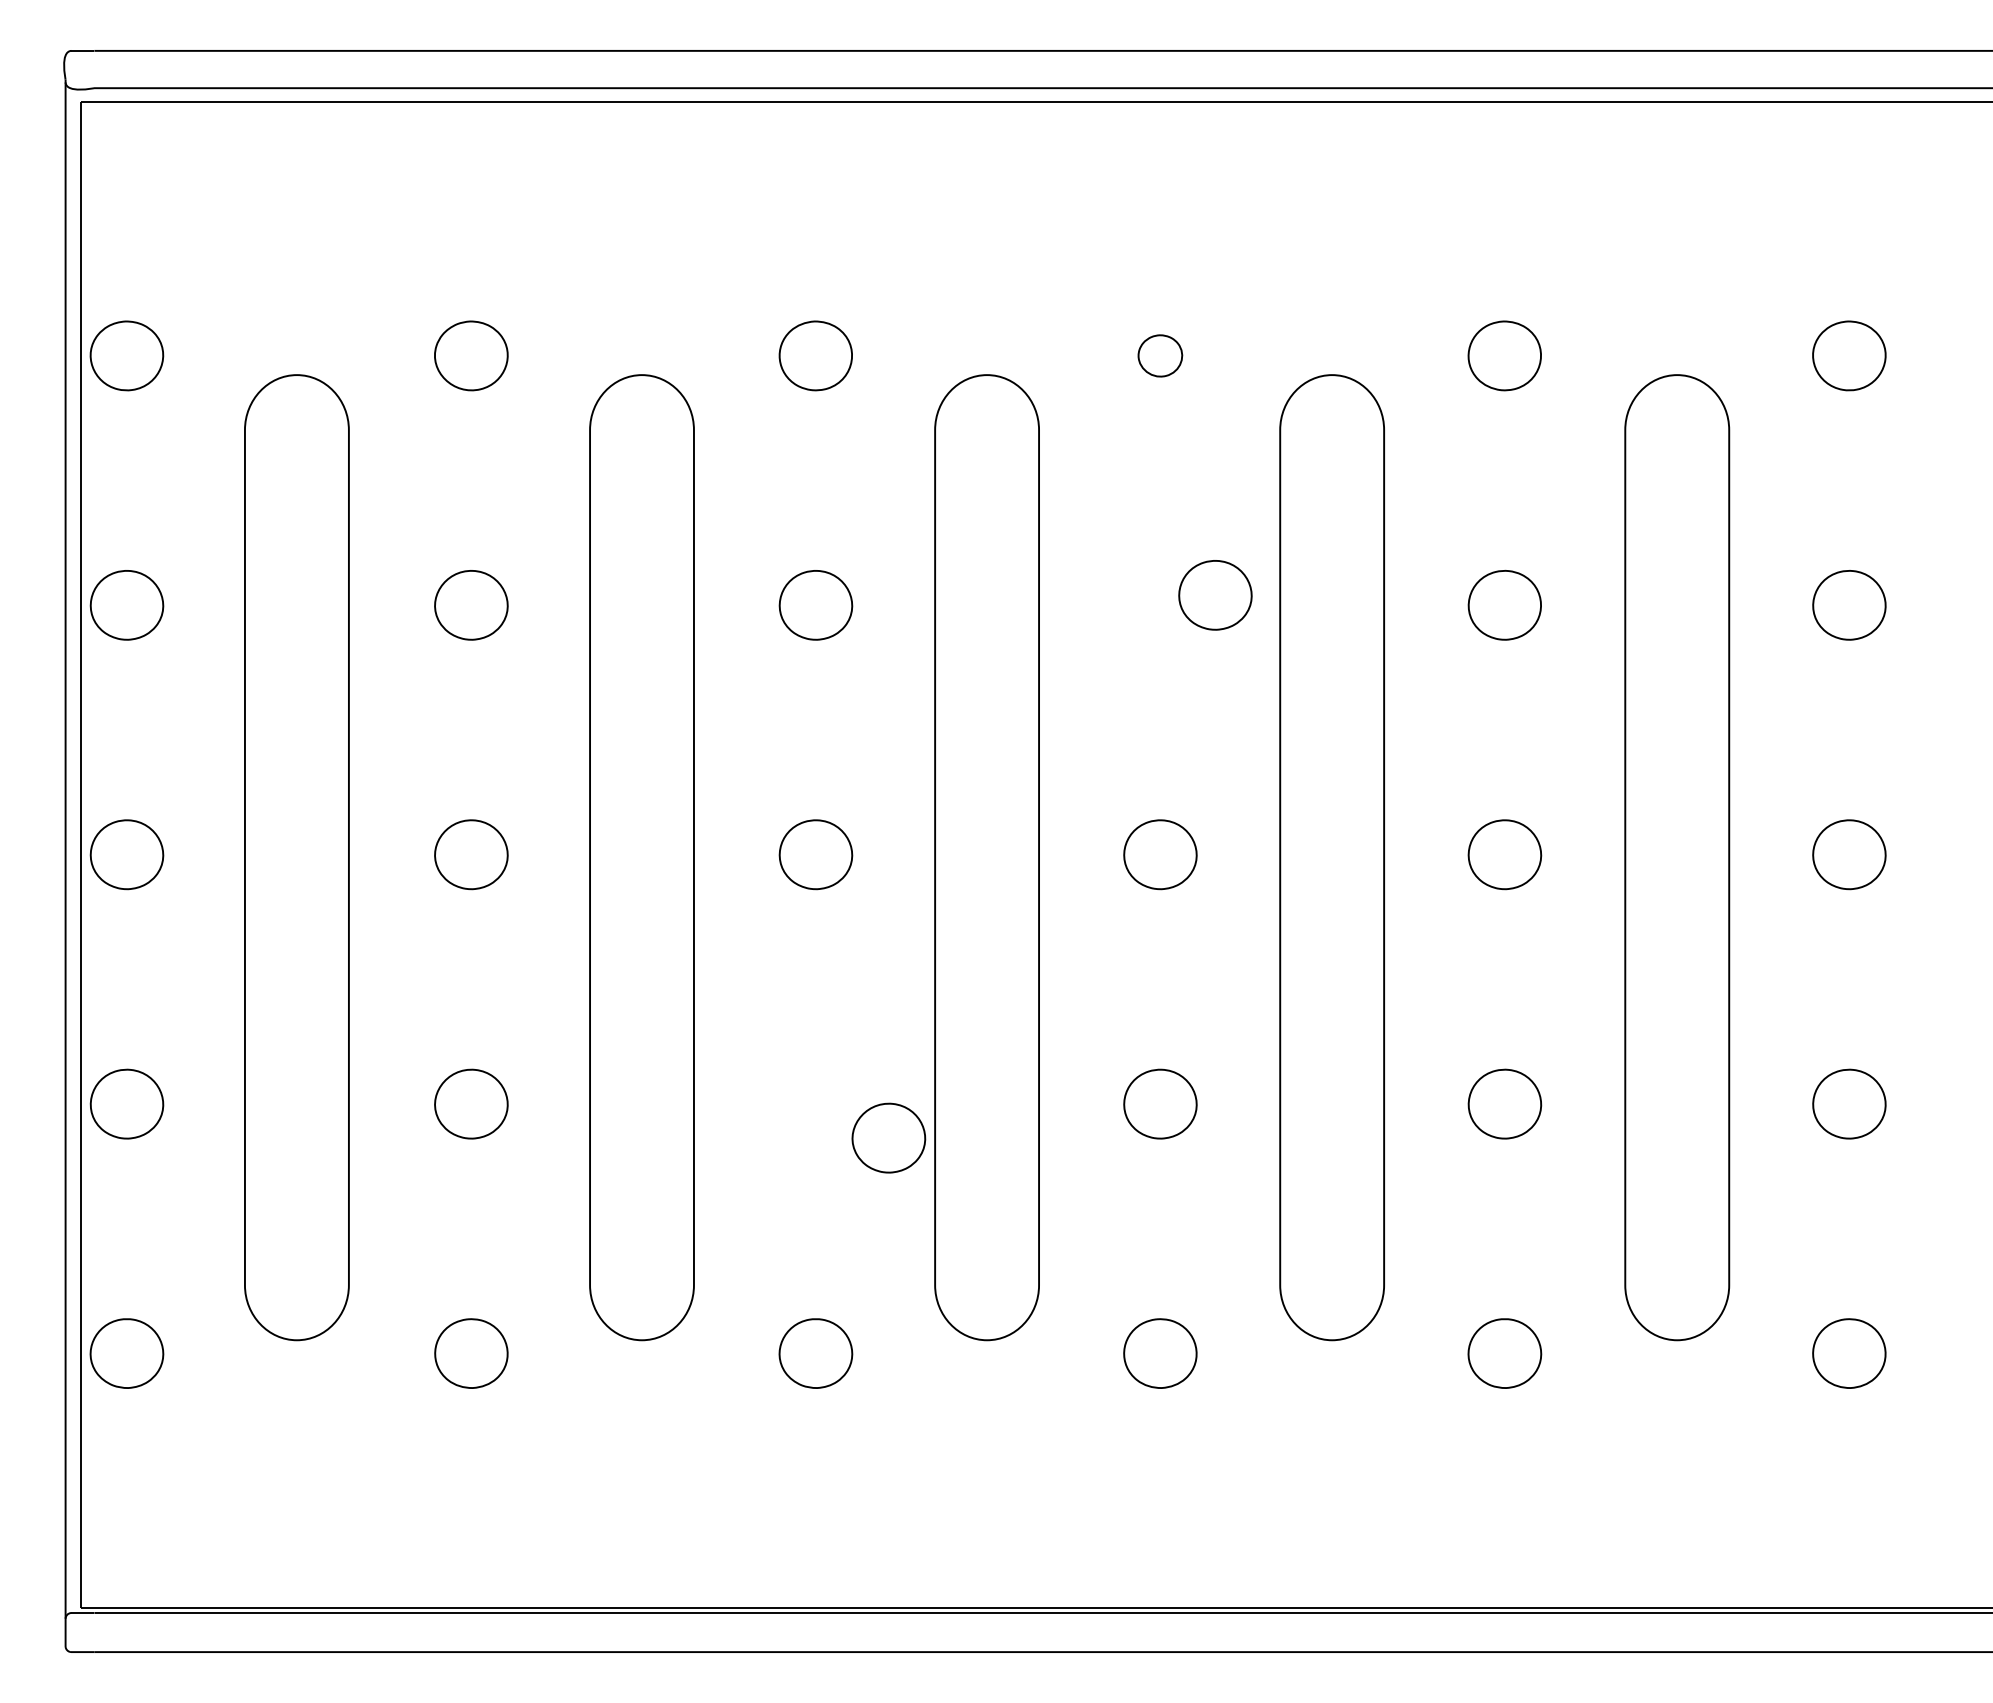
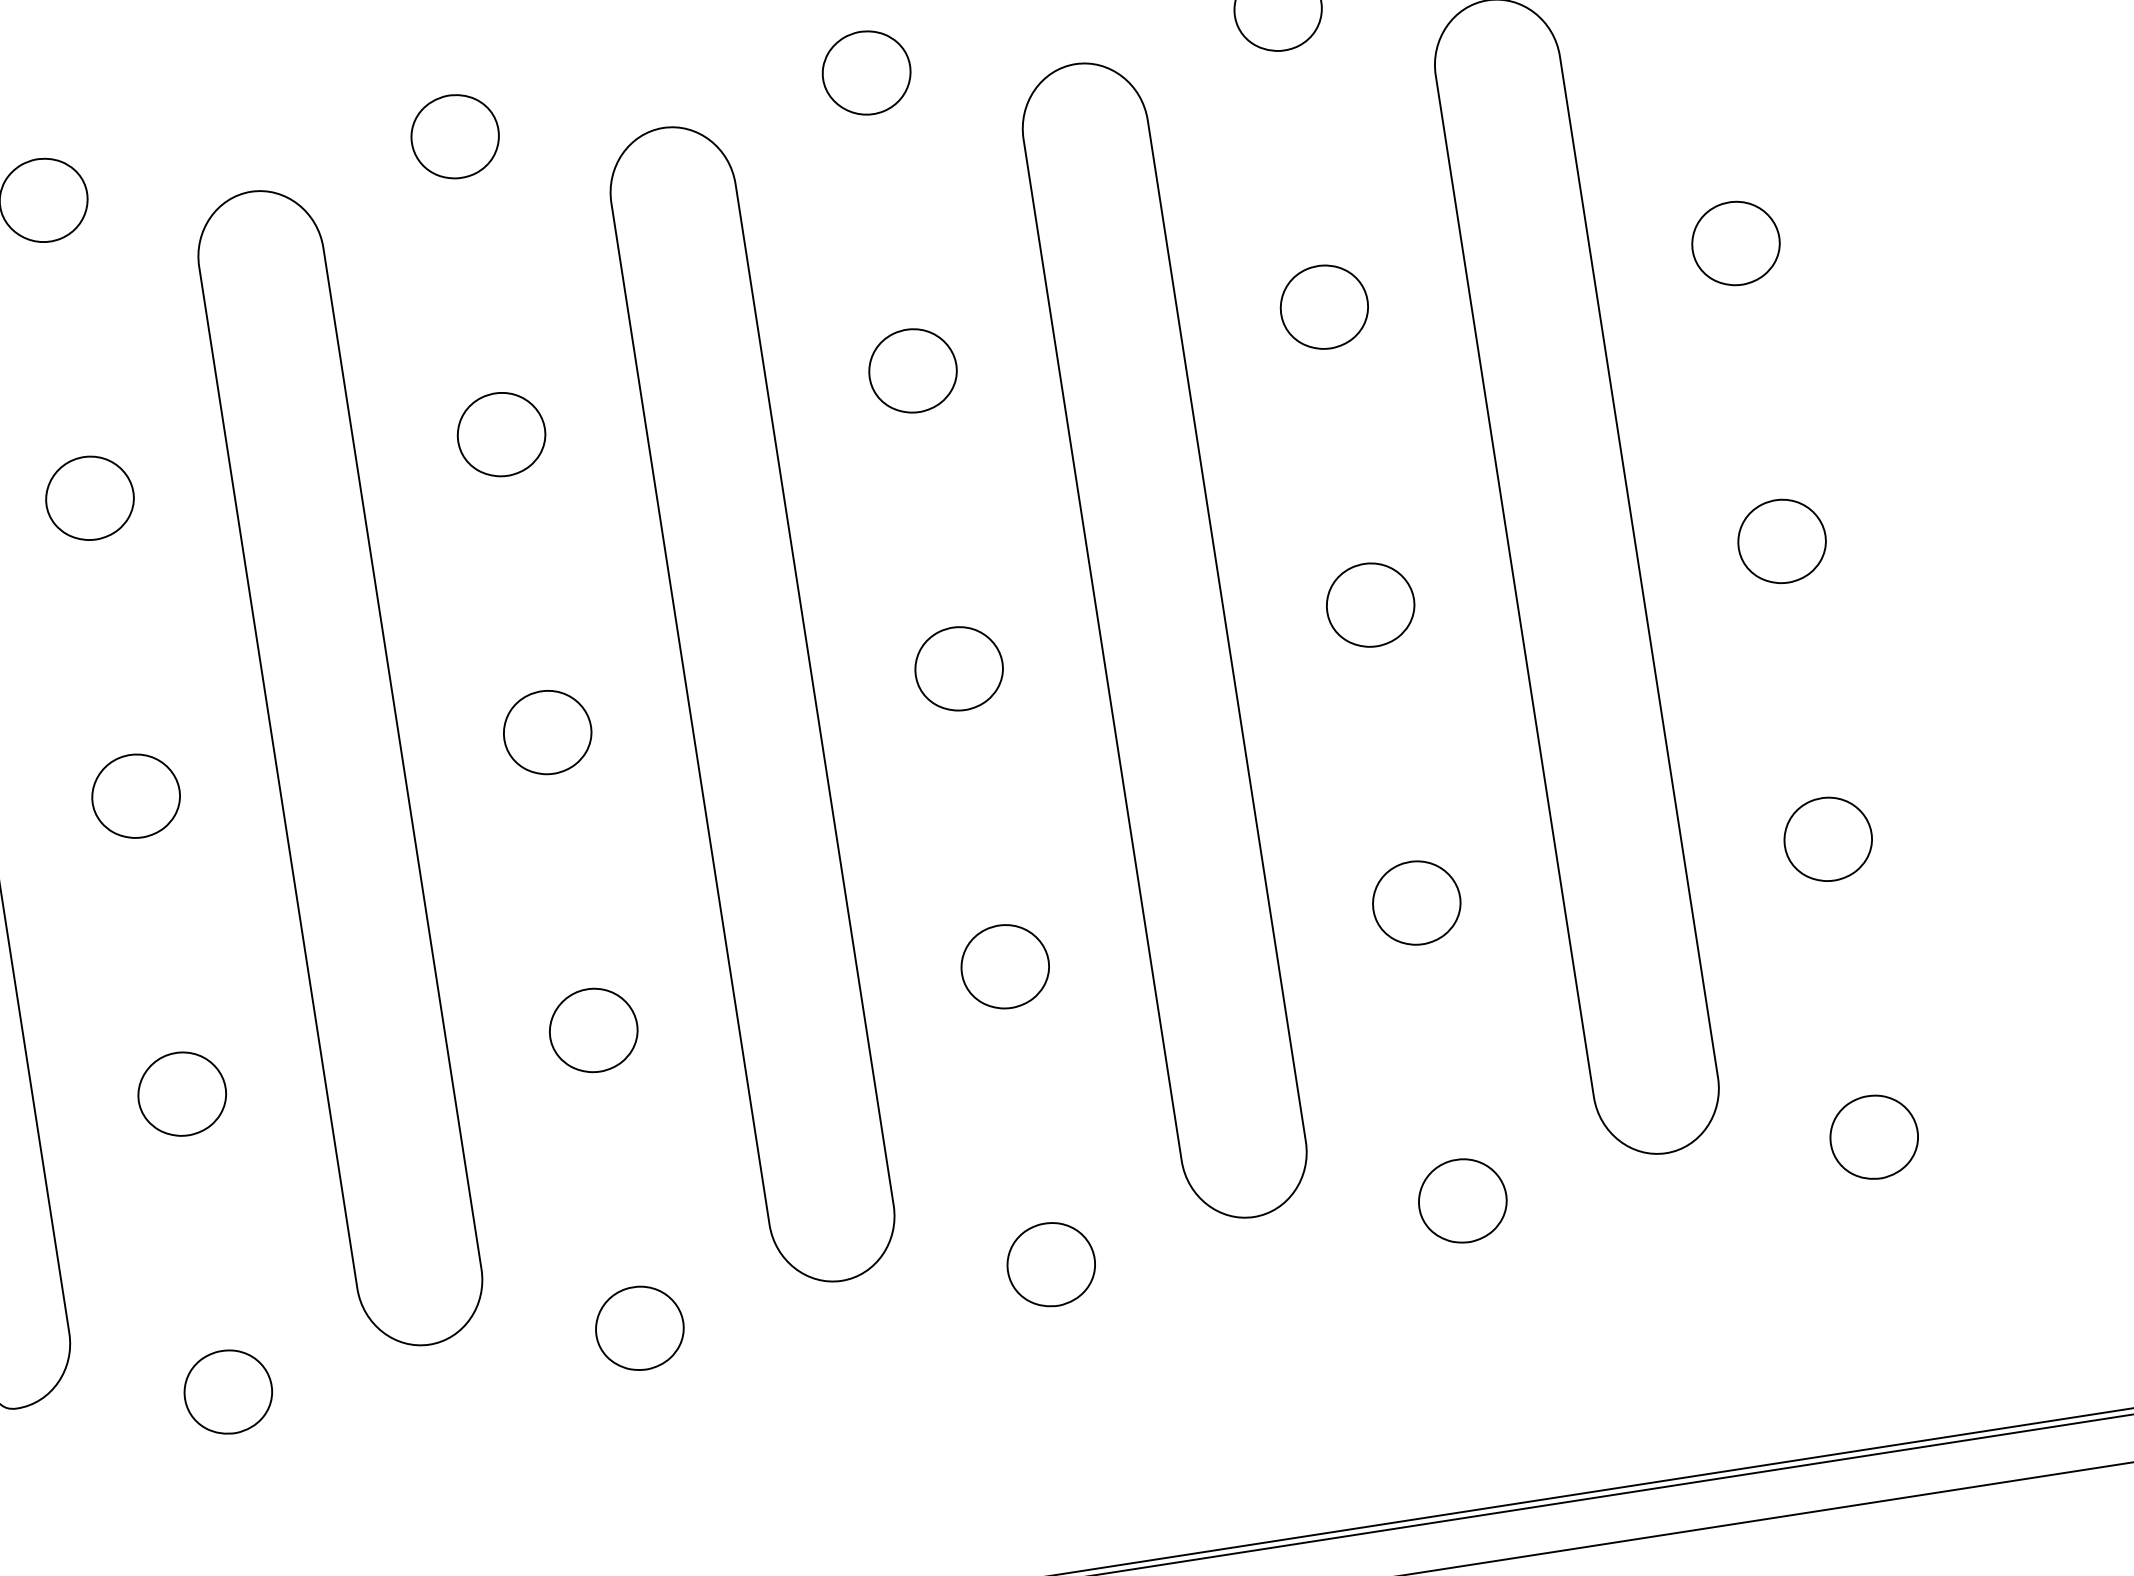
part: (1160, 355) -> (866, 72), size x1.67
part: (1215, 595) -> (913, 371), moved
part: (888, 1137) -> (593, 1029), moved

